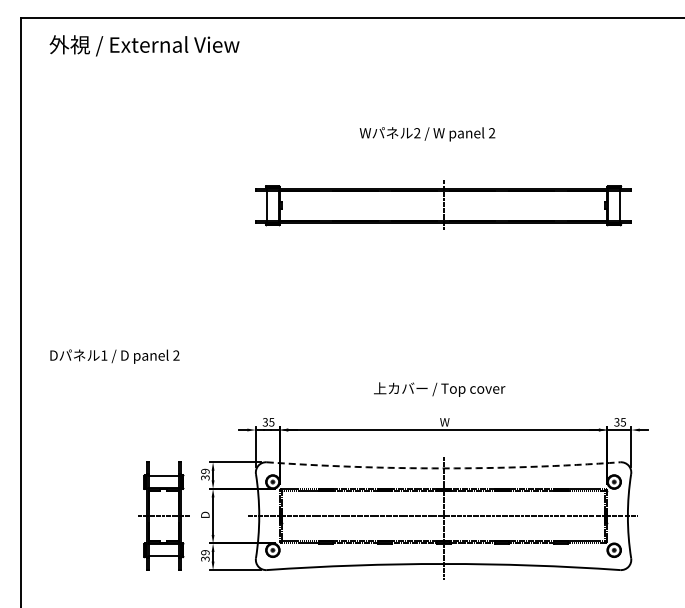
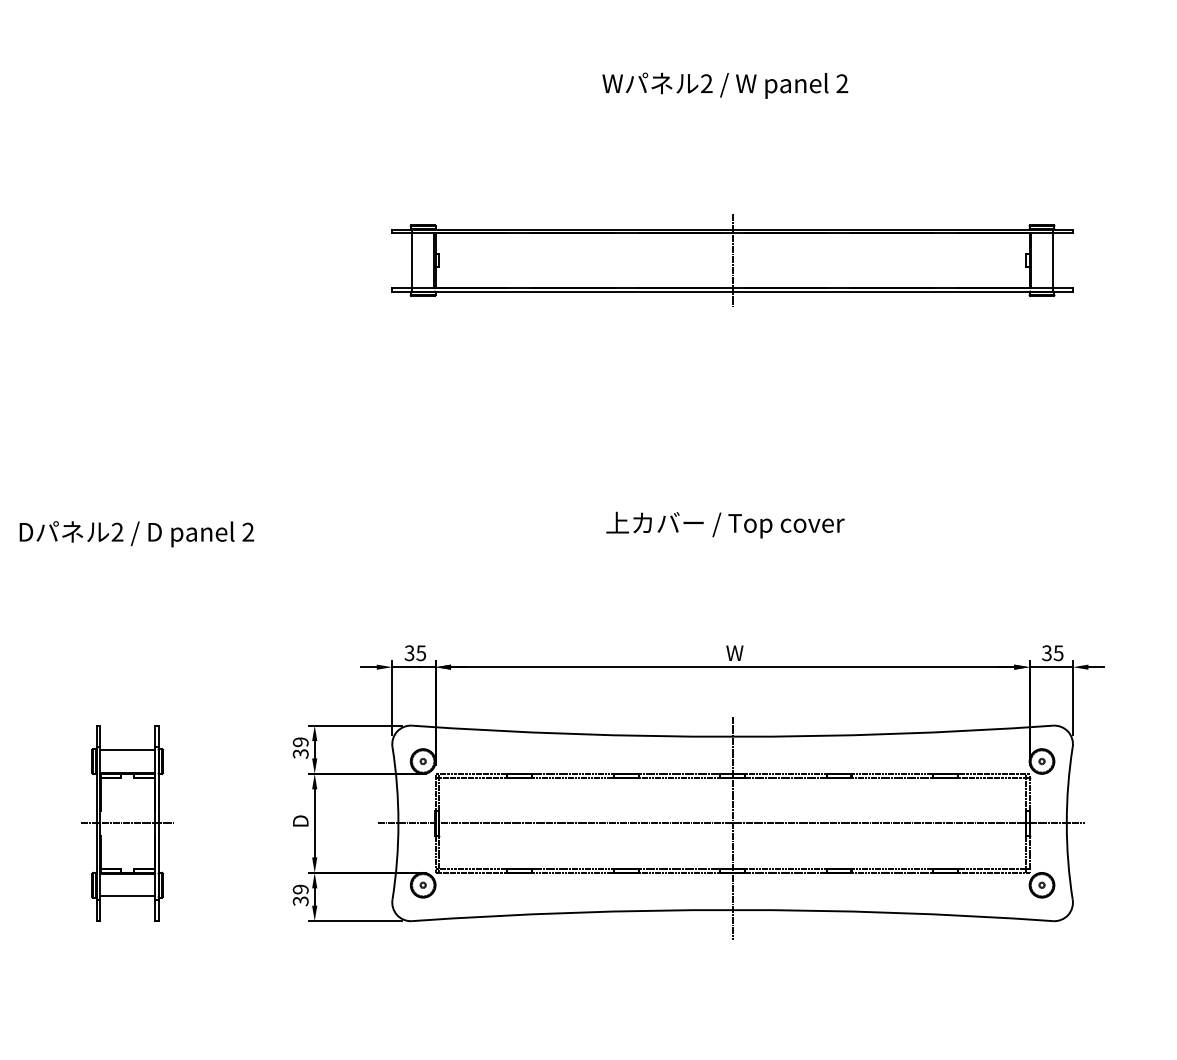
text: (427, 134) -> (725, 86), moved
text: (104, 355) -> (117, 532), 1 -> 2
text: (439, 389) -> (725, 524), moved
arc: (443, 468) -> (732, 736), dashed -> solid
part: (163, 515) -> (126, 822), moved

